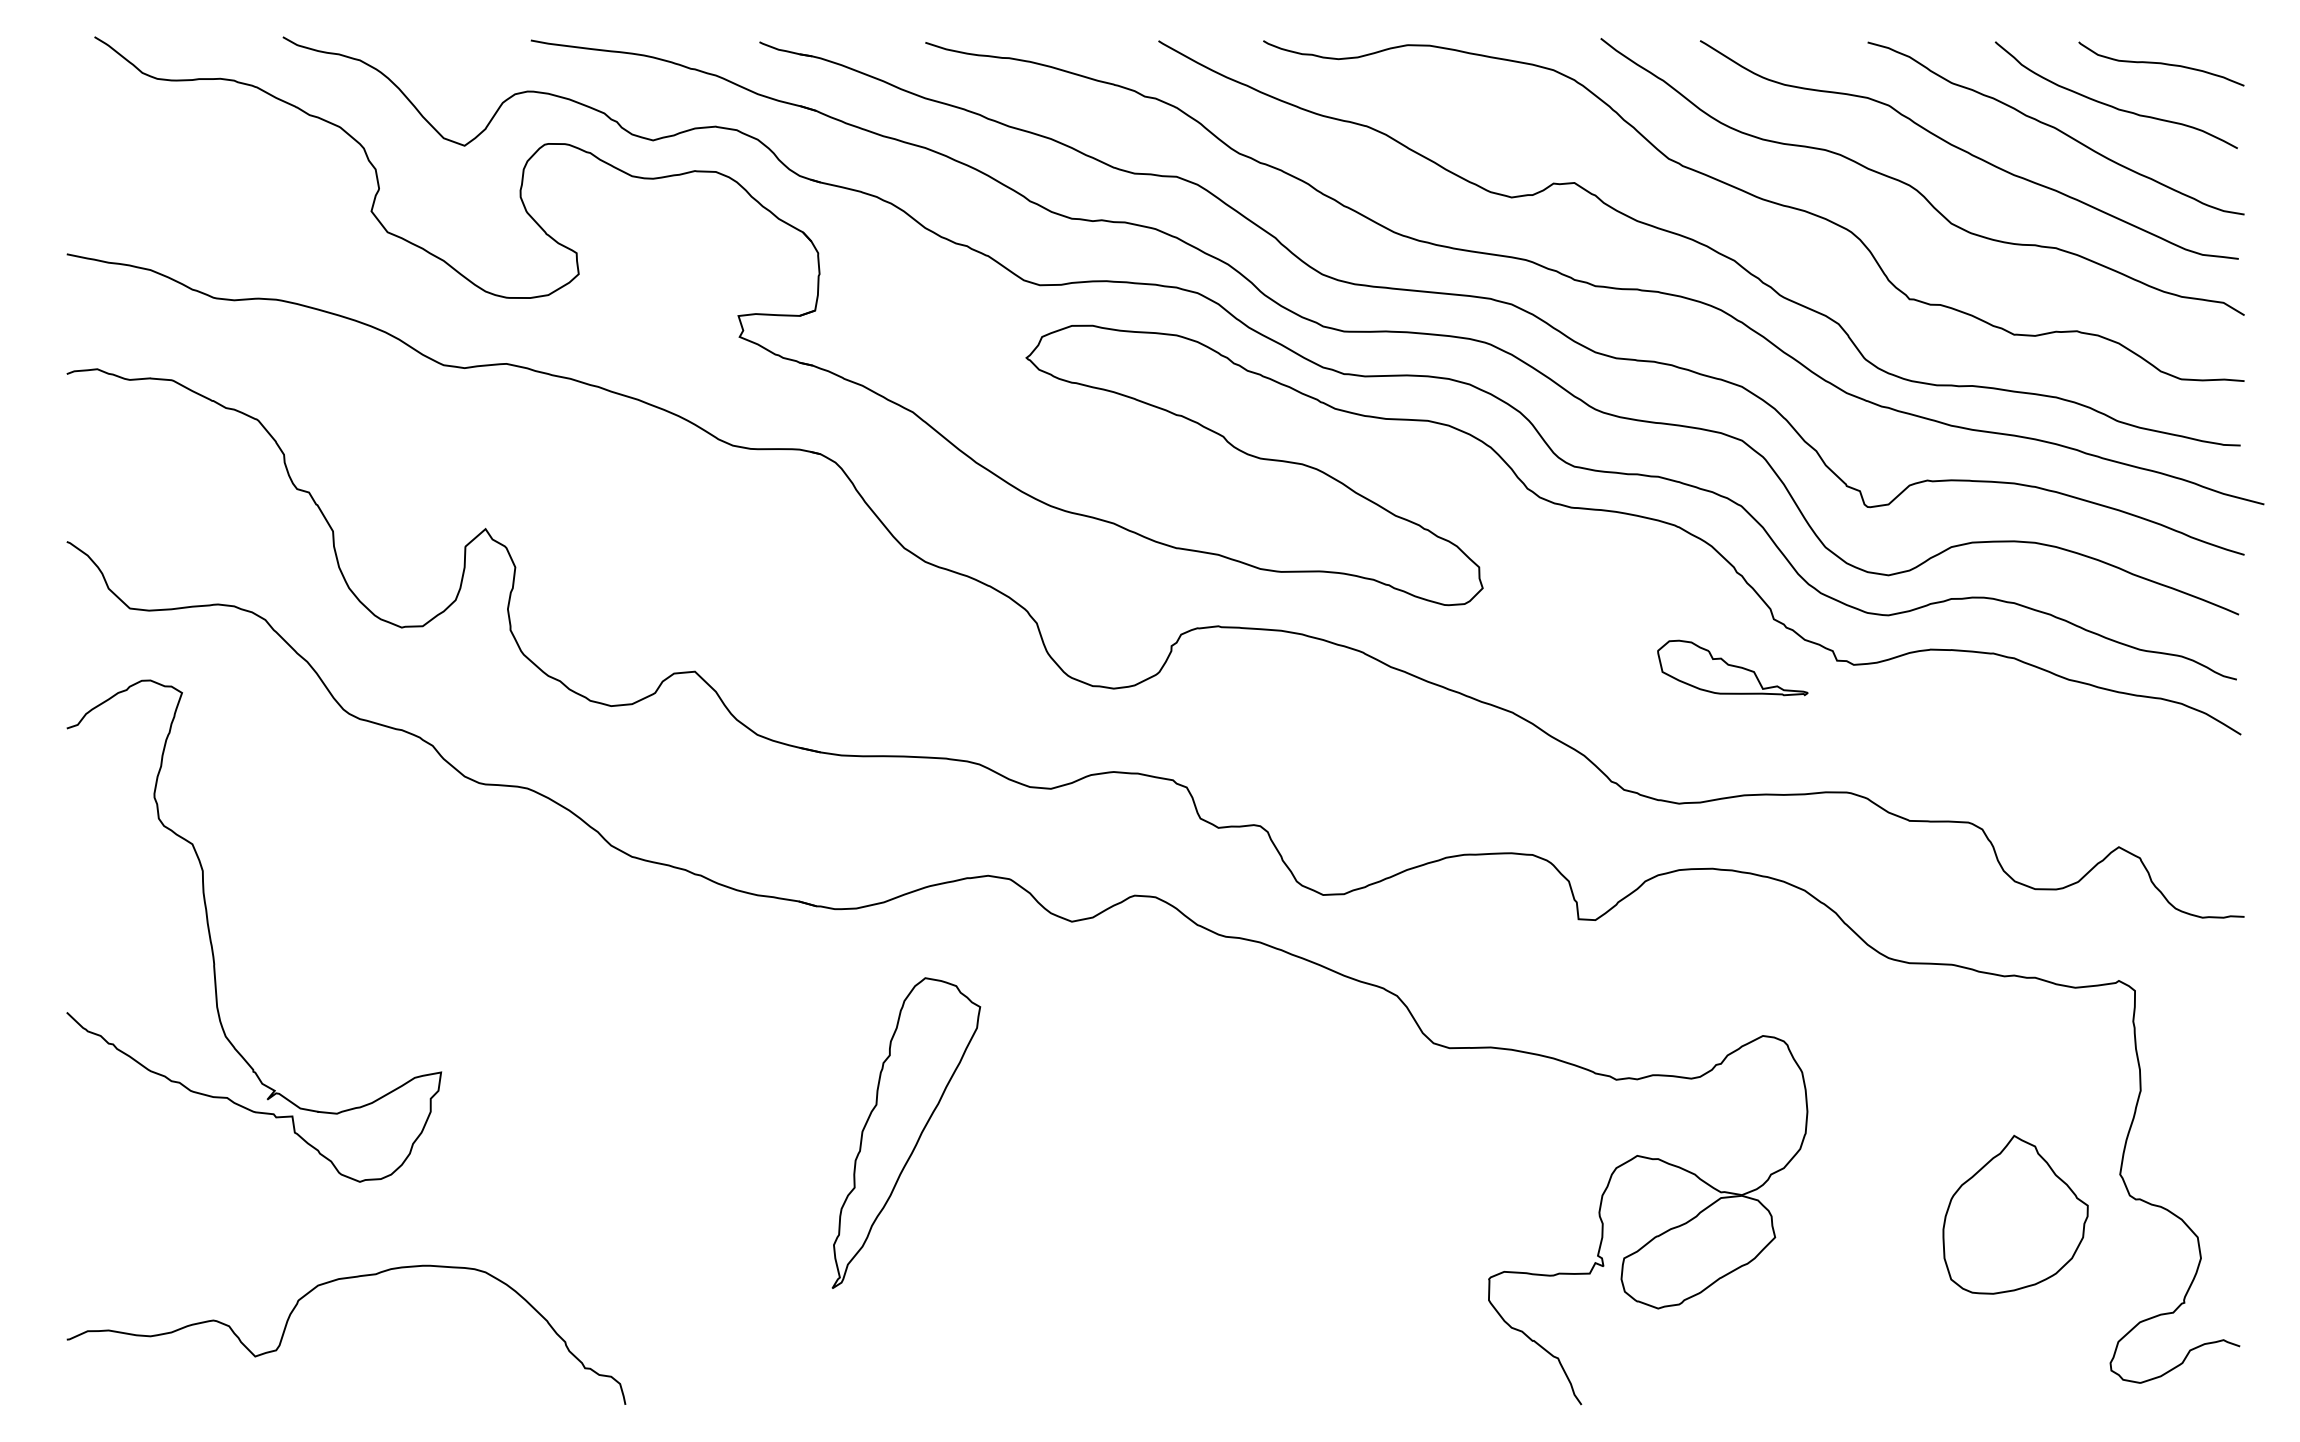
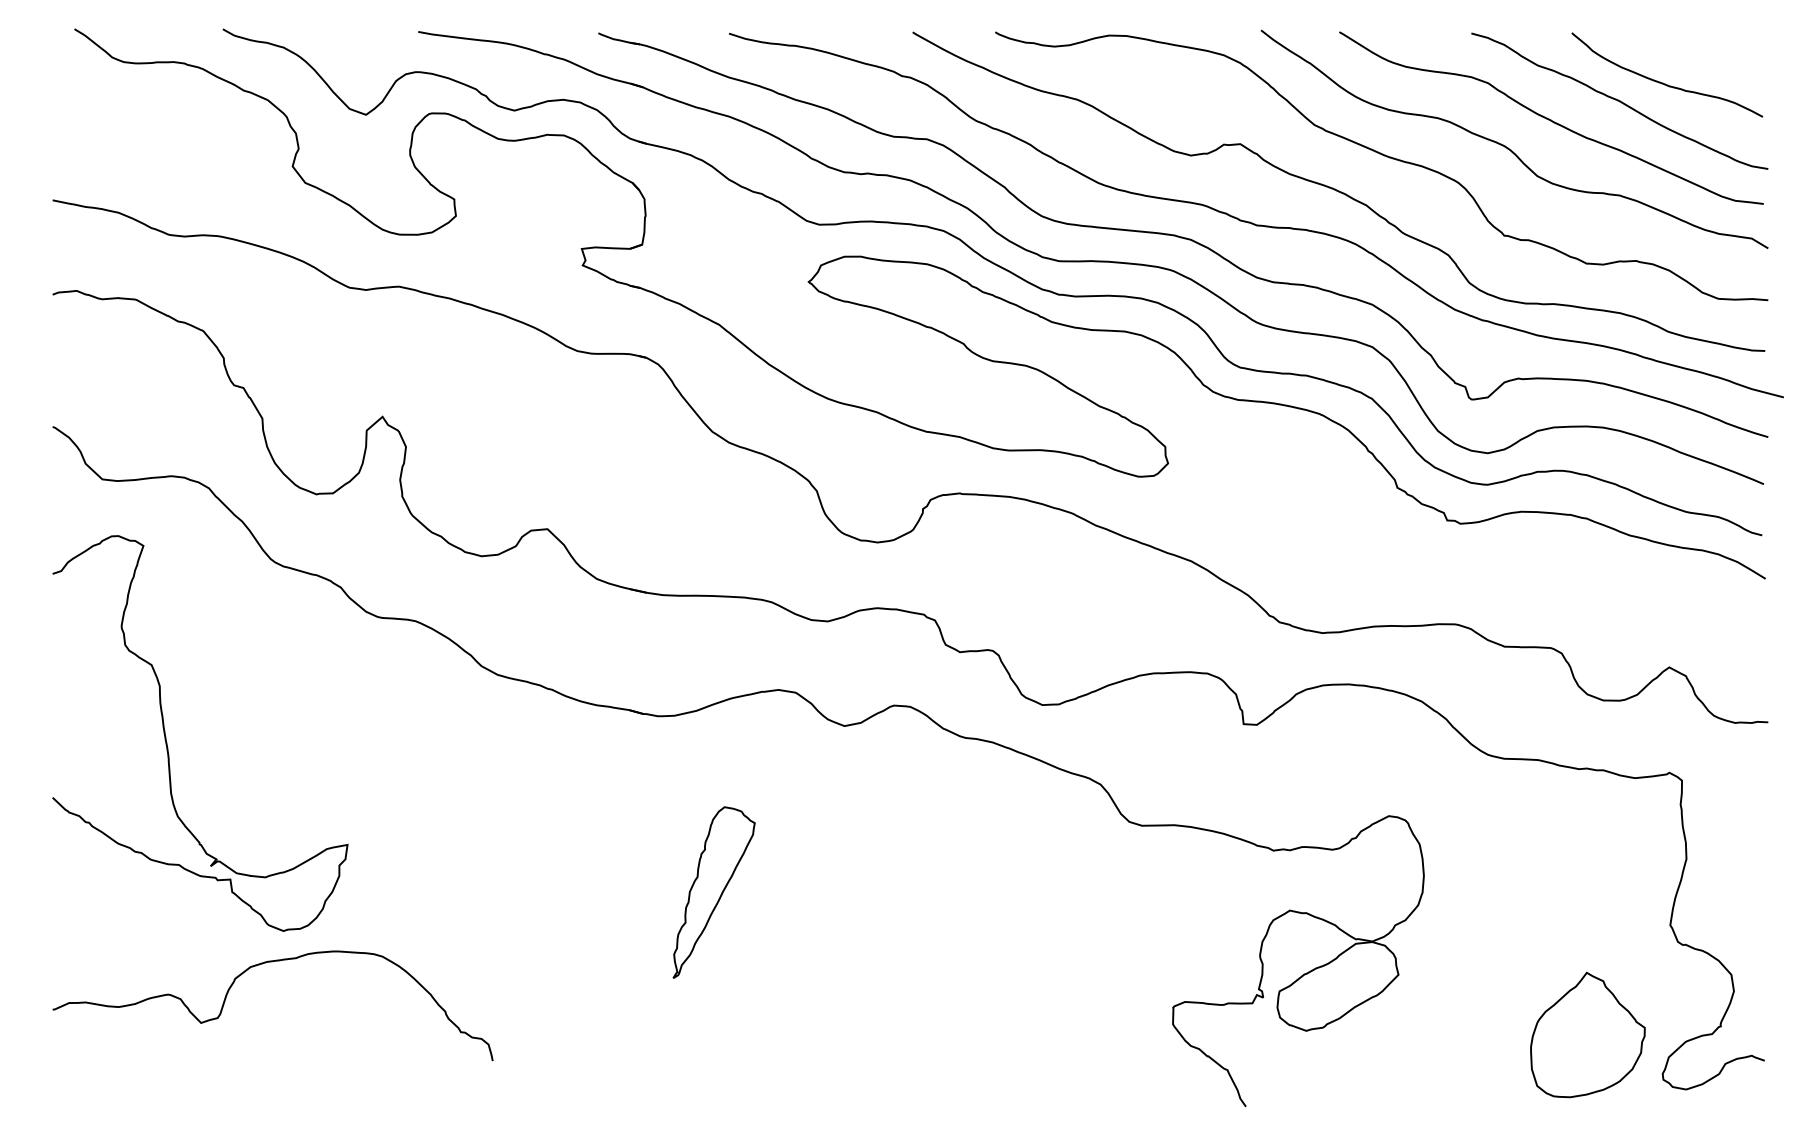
curve: (2161, 63) -> (1702, 50), removed
part: (1732, 667) -> (1364, 525), removed
part: (906, 1132) -> (714, 892), size x0.7
part: (2015, 1214) -> (1587, 1034), moved
curve: (328, 1283) -> (258, 965), moved

